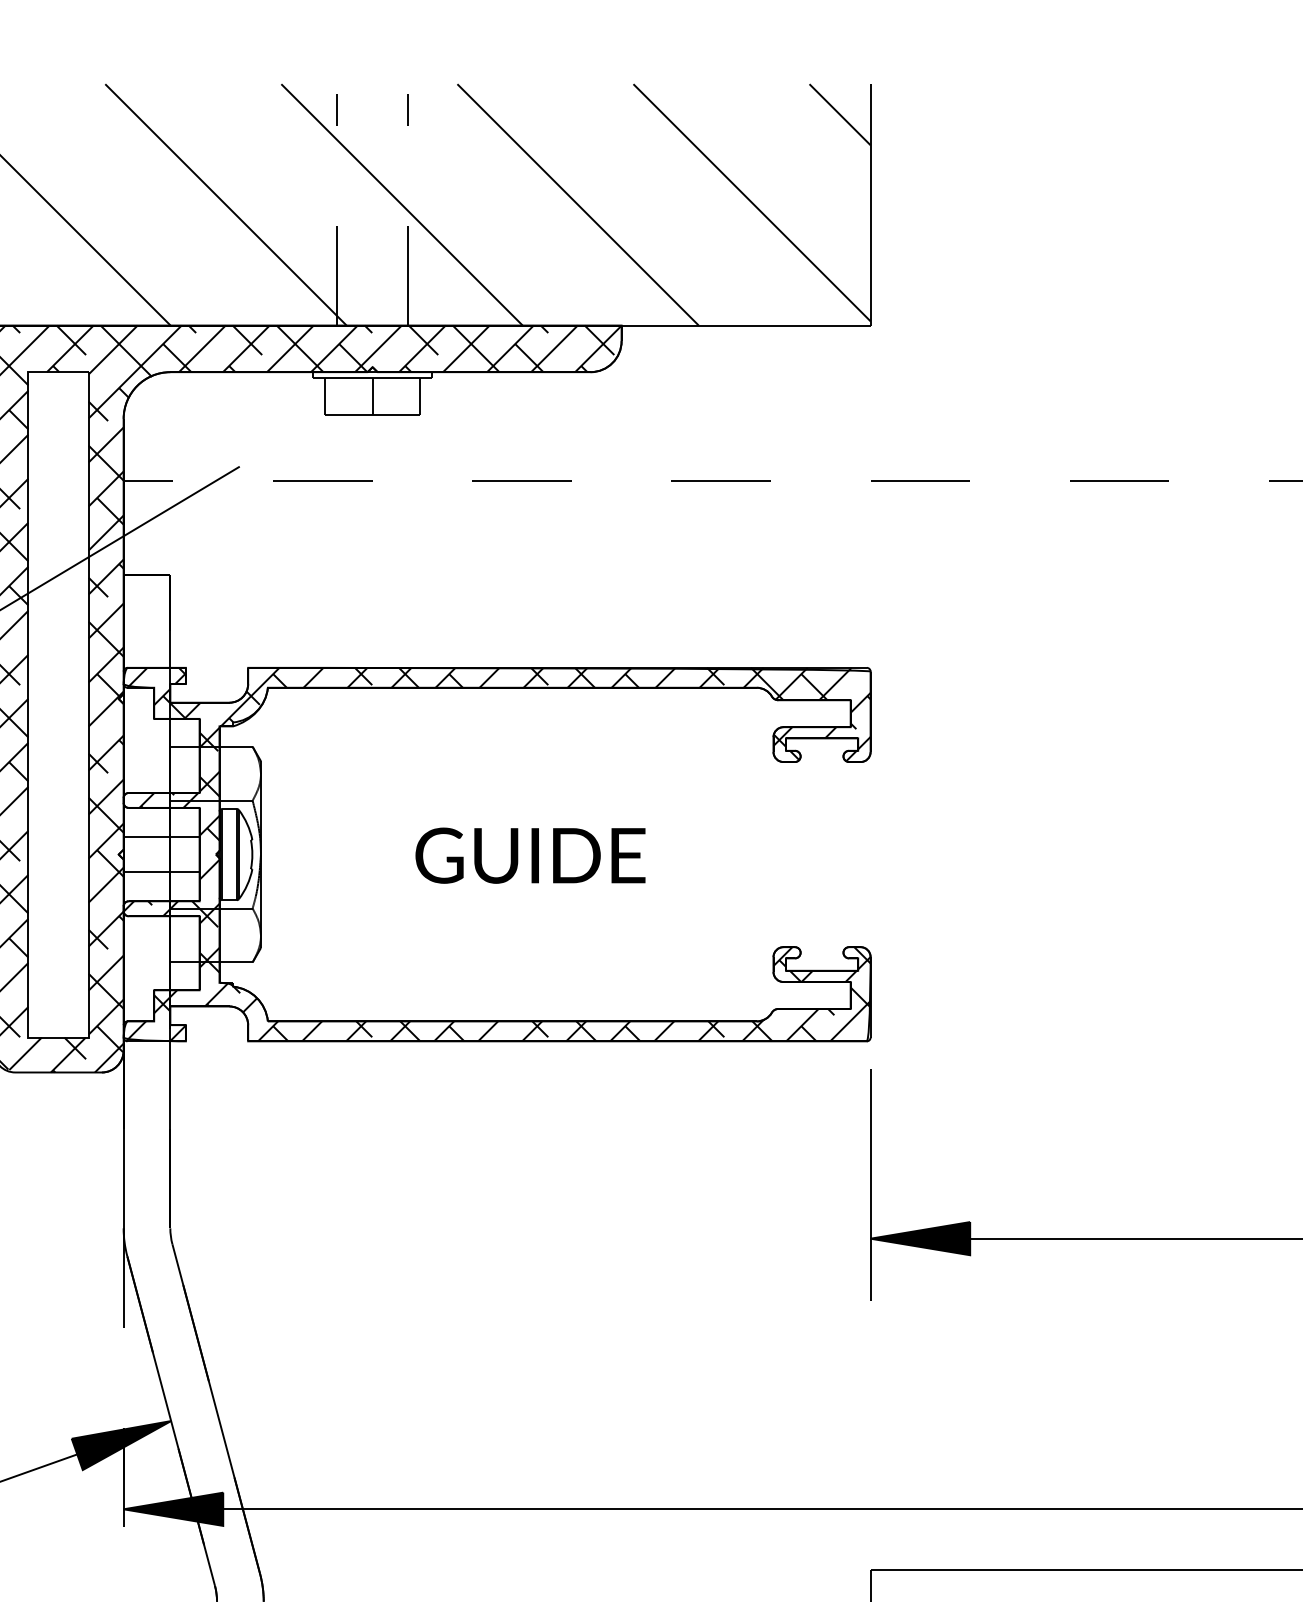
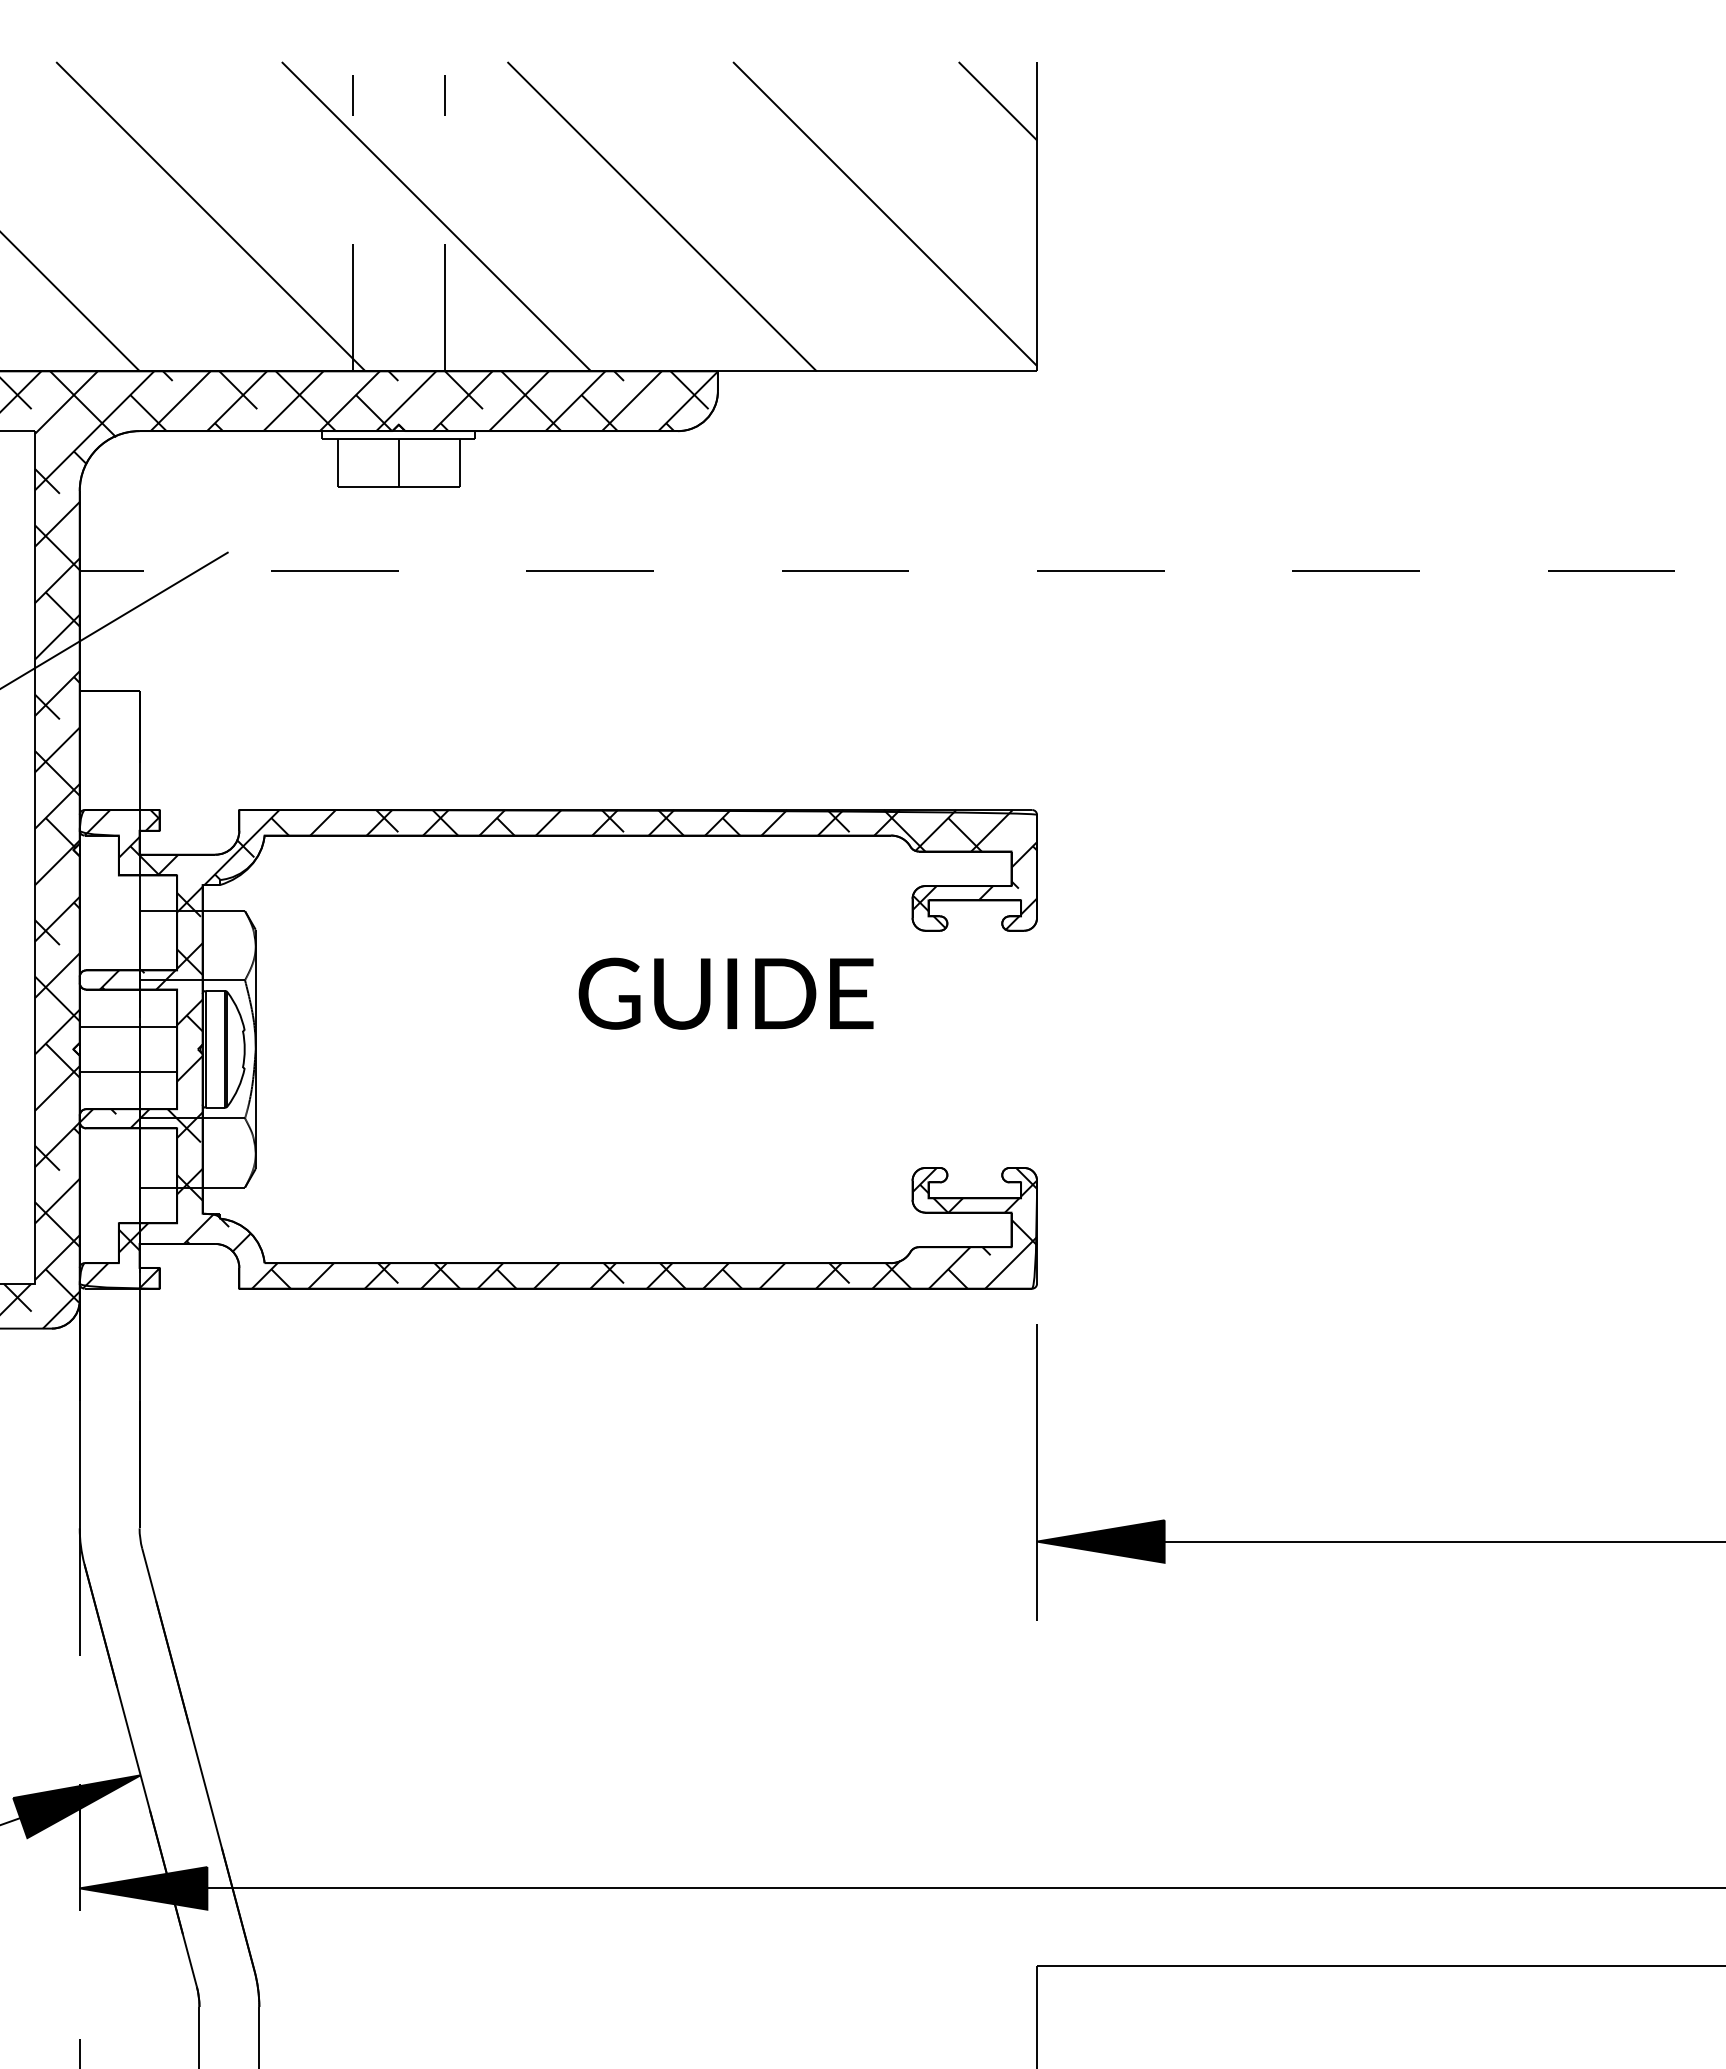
text: (529, 855) -> (725, 993), moved

